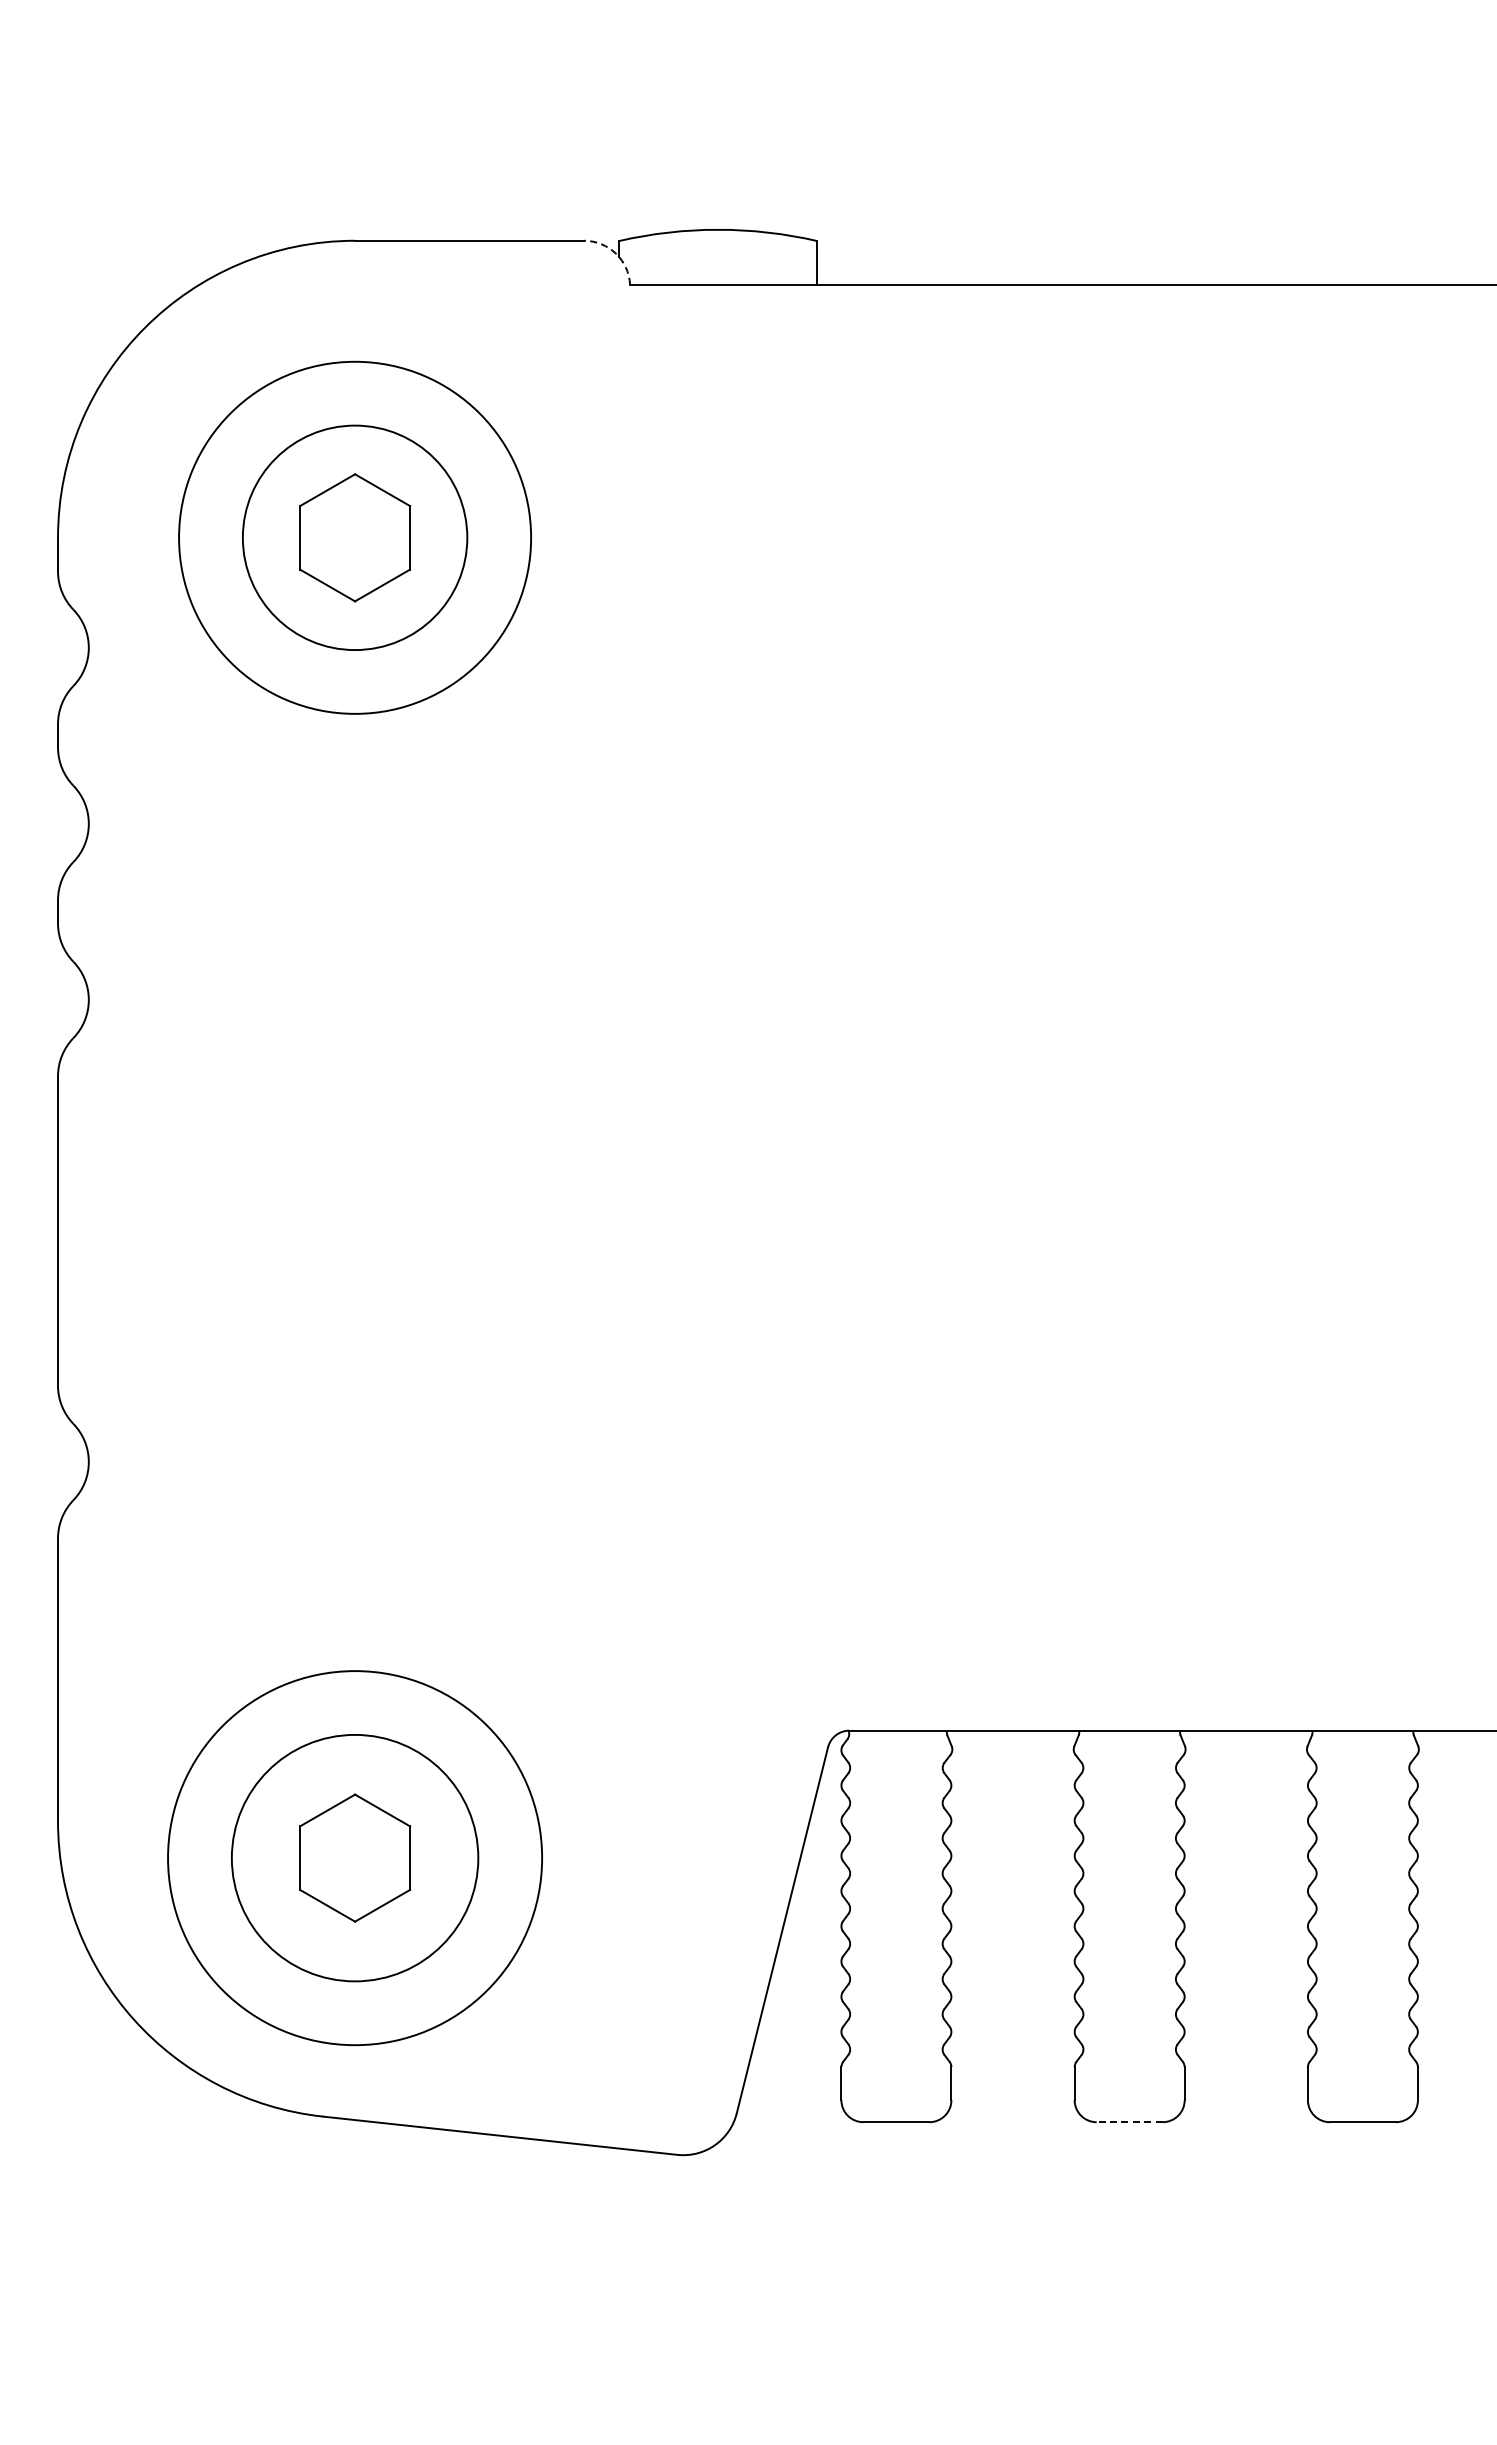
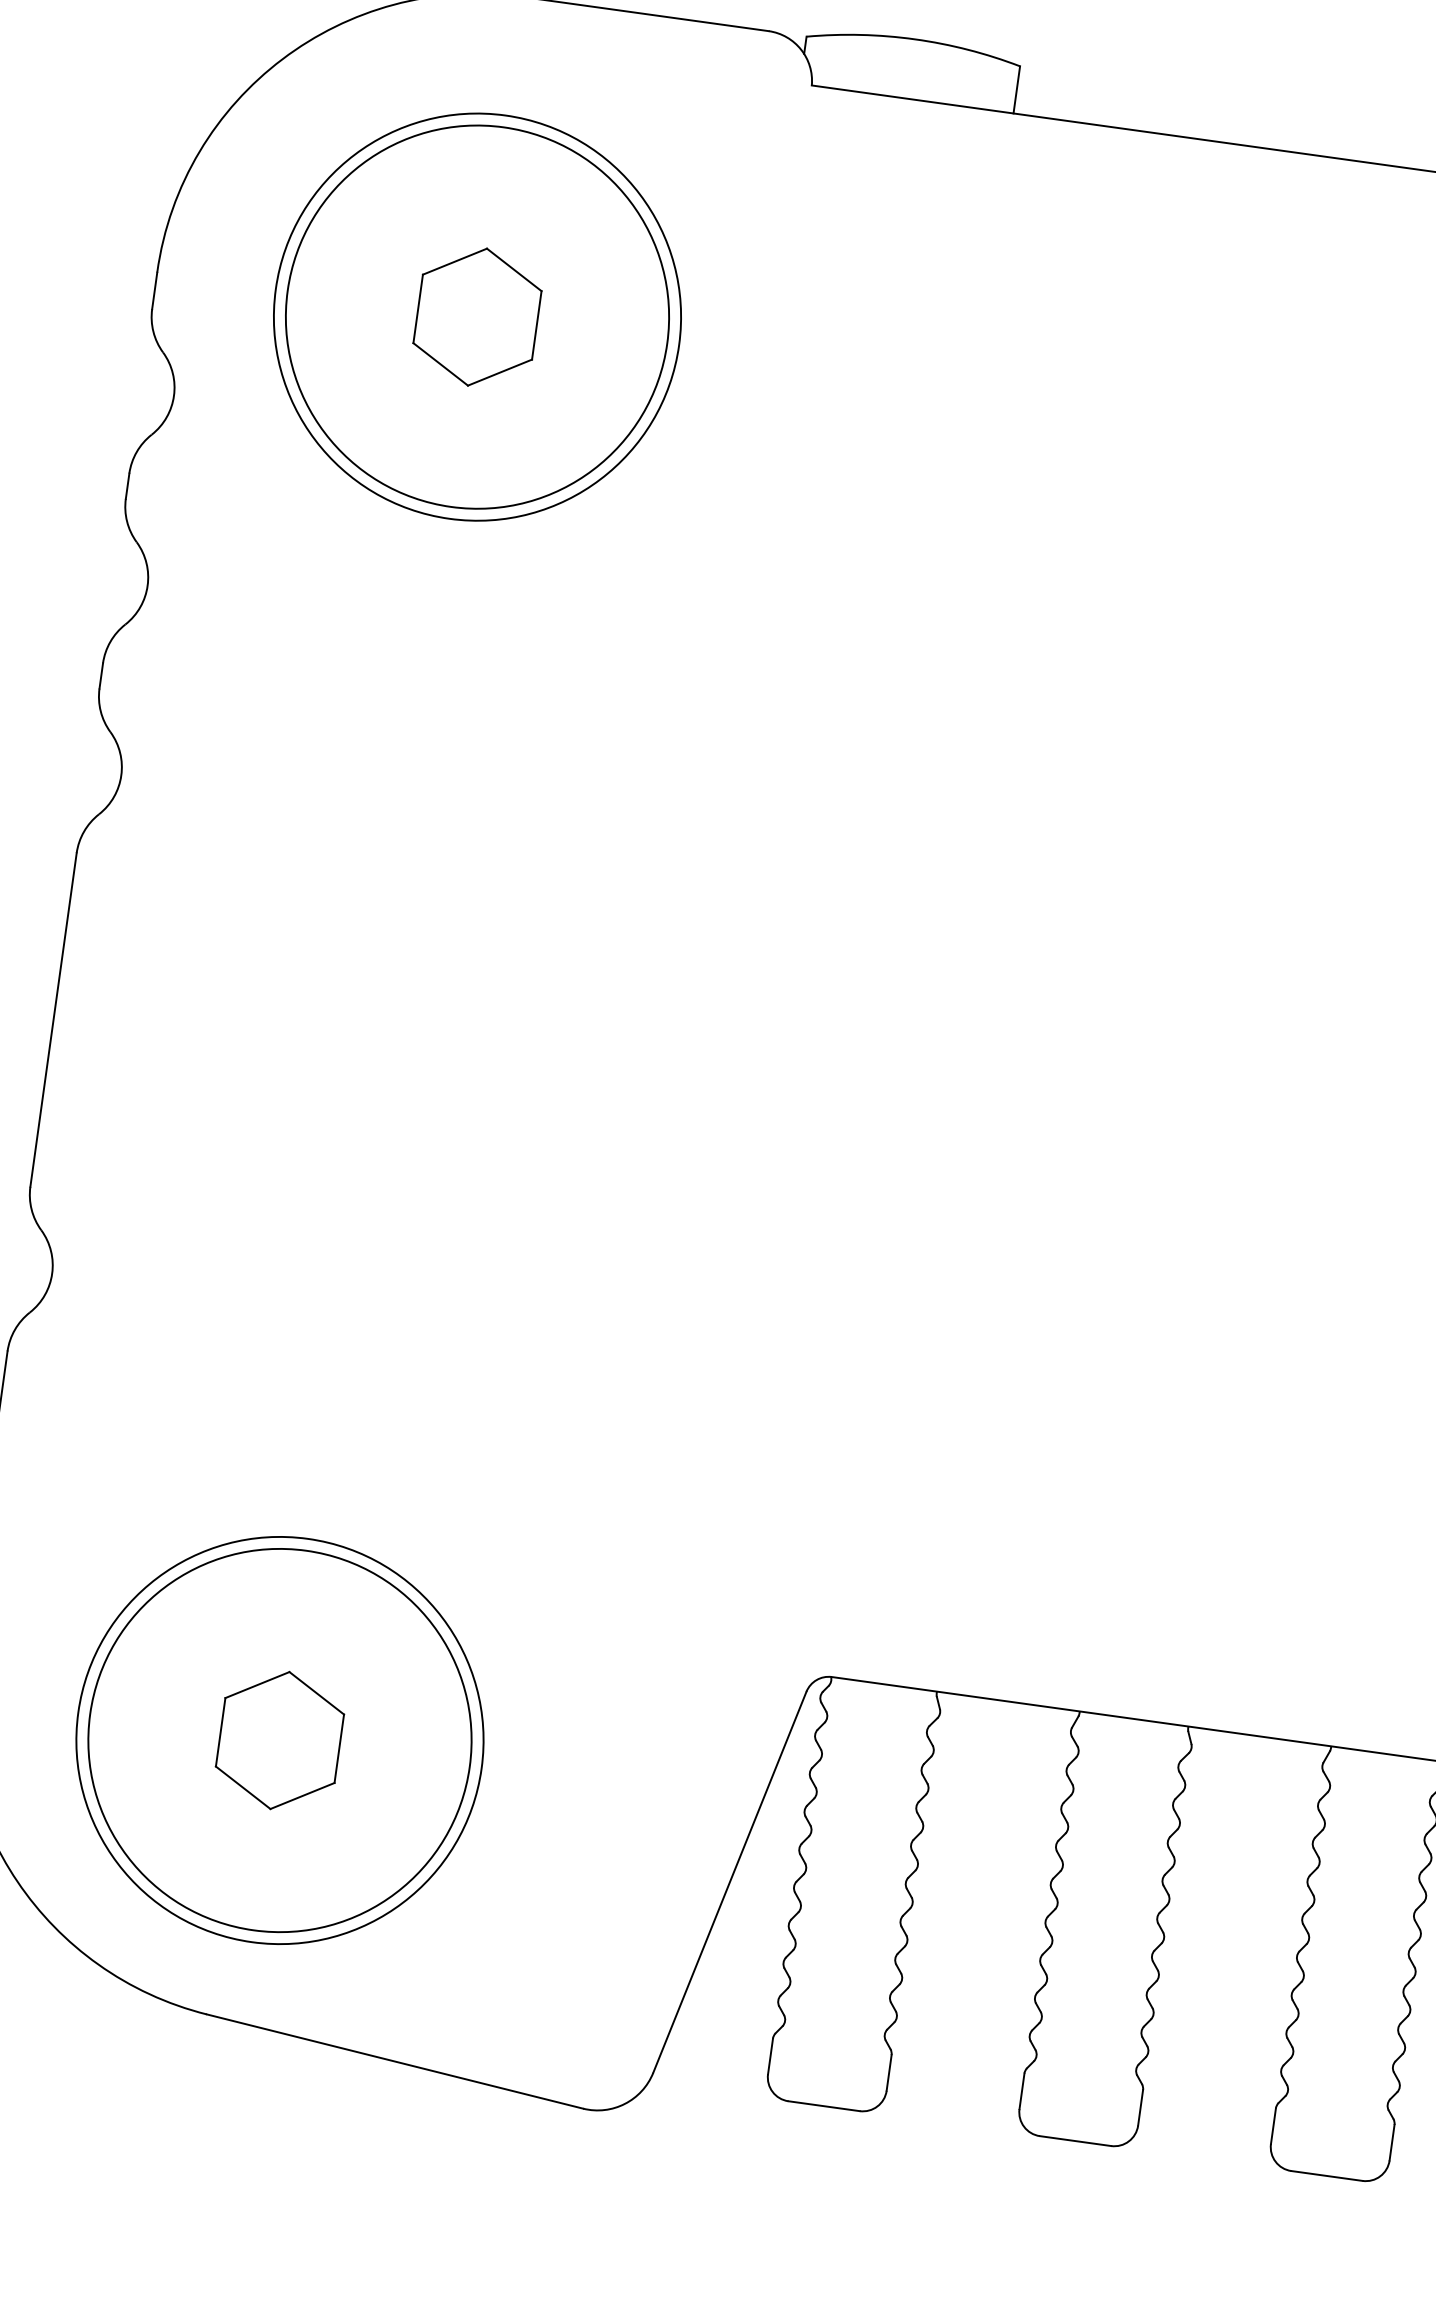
arc: (615, 253) -> (800, 49), dashed -> solid
circle: (355, 537) -> (477, 316), size x1.67
circle: (355, 1858) -> (280, 1740), size x1.43
line: (1129, 2122) -> (1075, 2141), dashed -> solid

